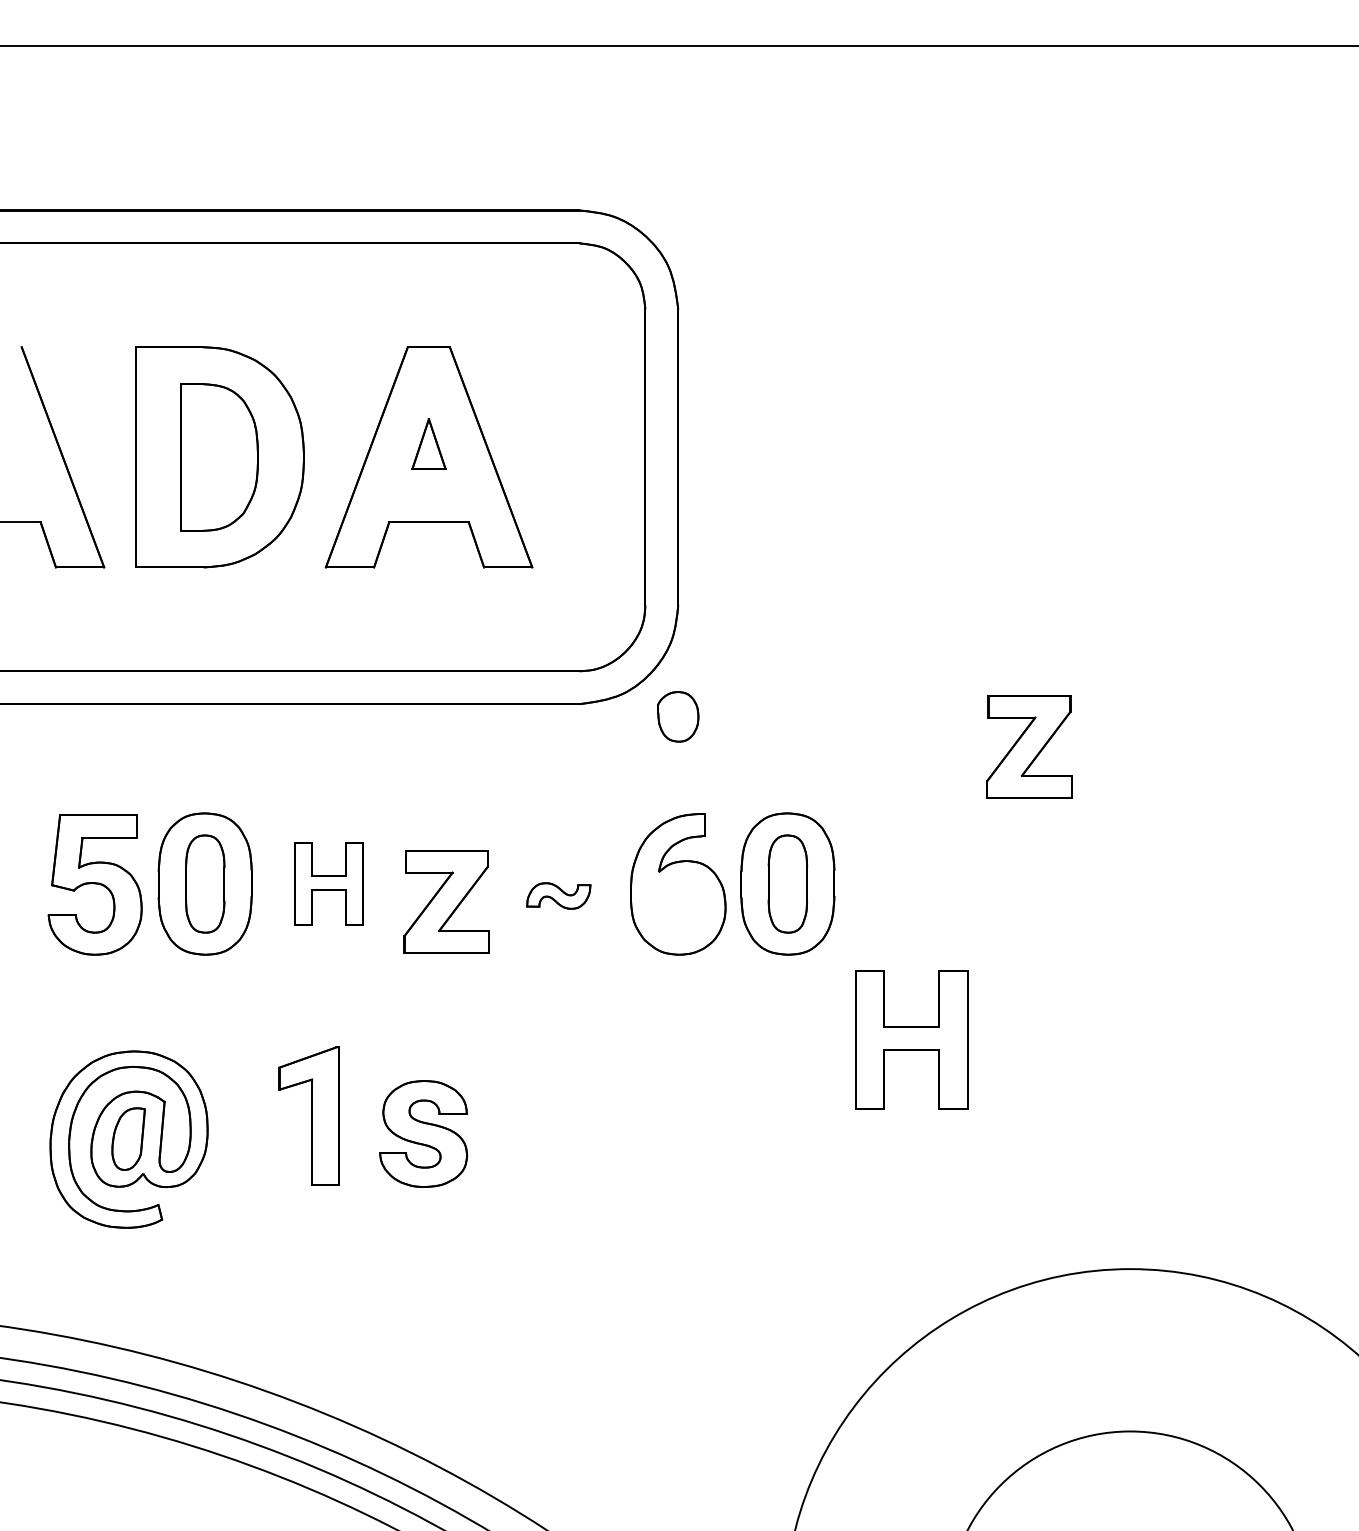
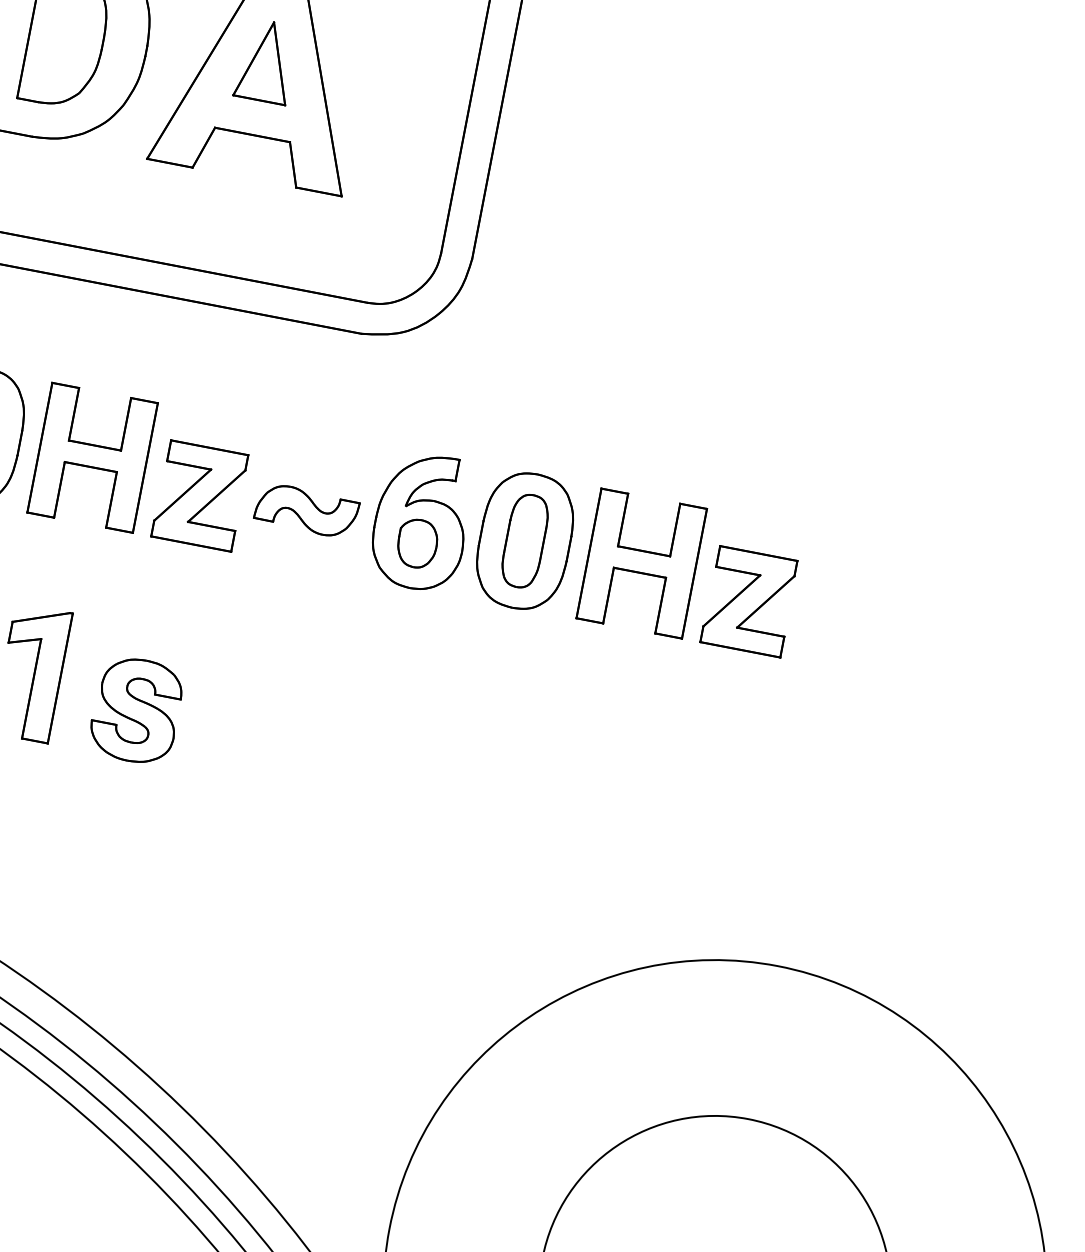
part: (428, 443) -> (266, 60), size x1.67
part: (678, 716) -> (417, 543), moved
part: (1029, 746) -> (749, 601), moved
part: (328, 883) -> (92, 457), size x1.67
part: (558, 895) -> (306, 510), size x1.67
part: (911, 1039) -> (641, 563), moved

